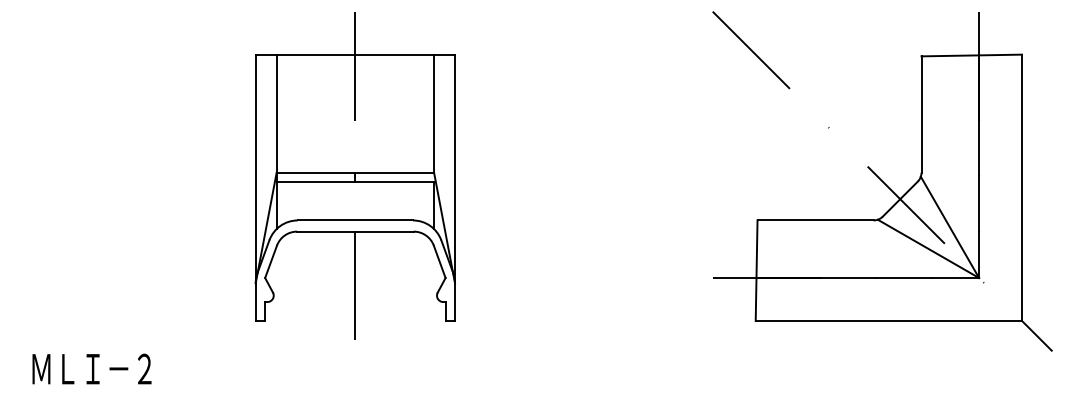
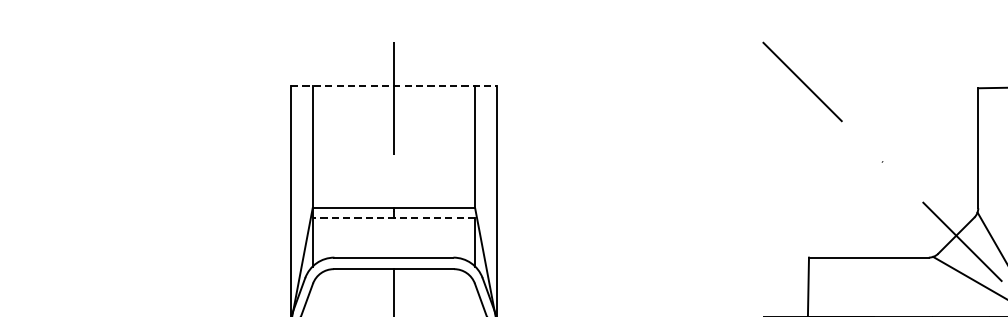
line: (355, 54) -> (394, 86), solid -> dashed
line: (355, 181) -> (394, 217), solid -> dashed

